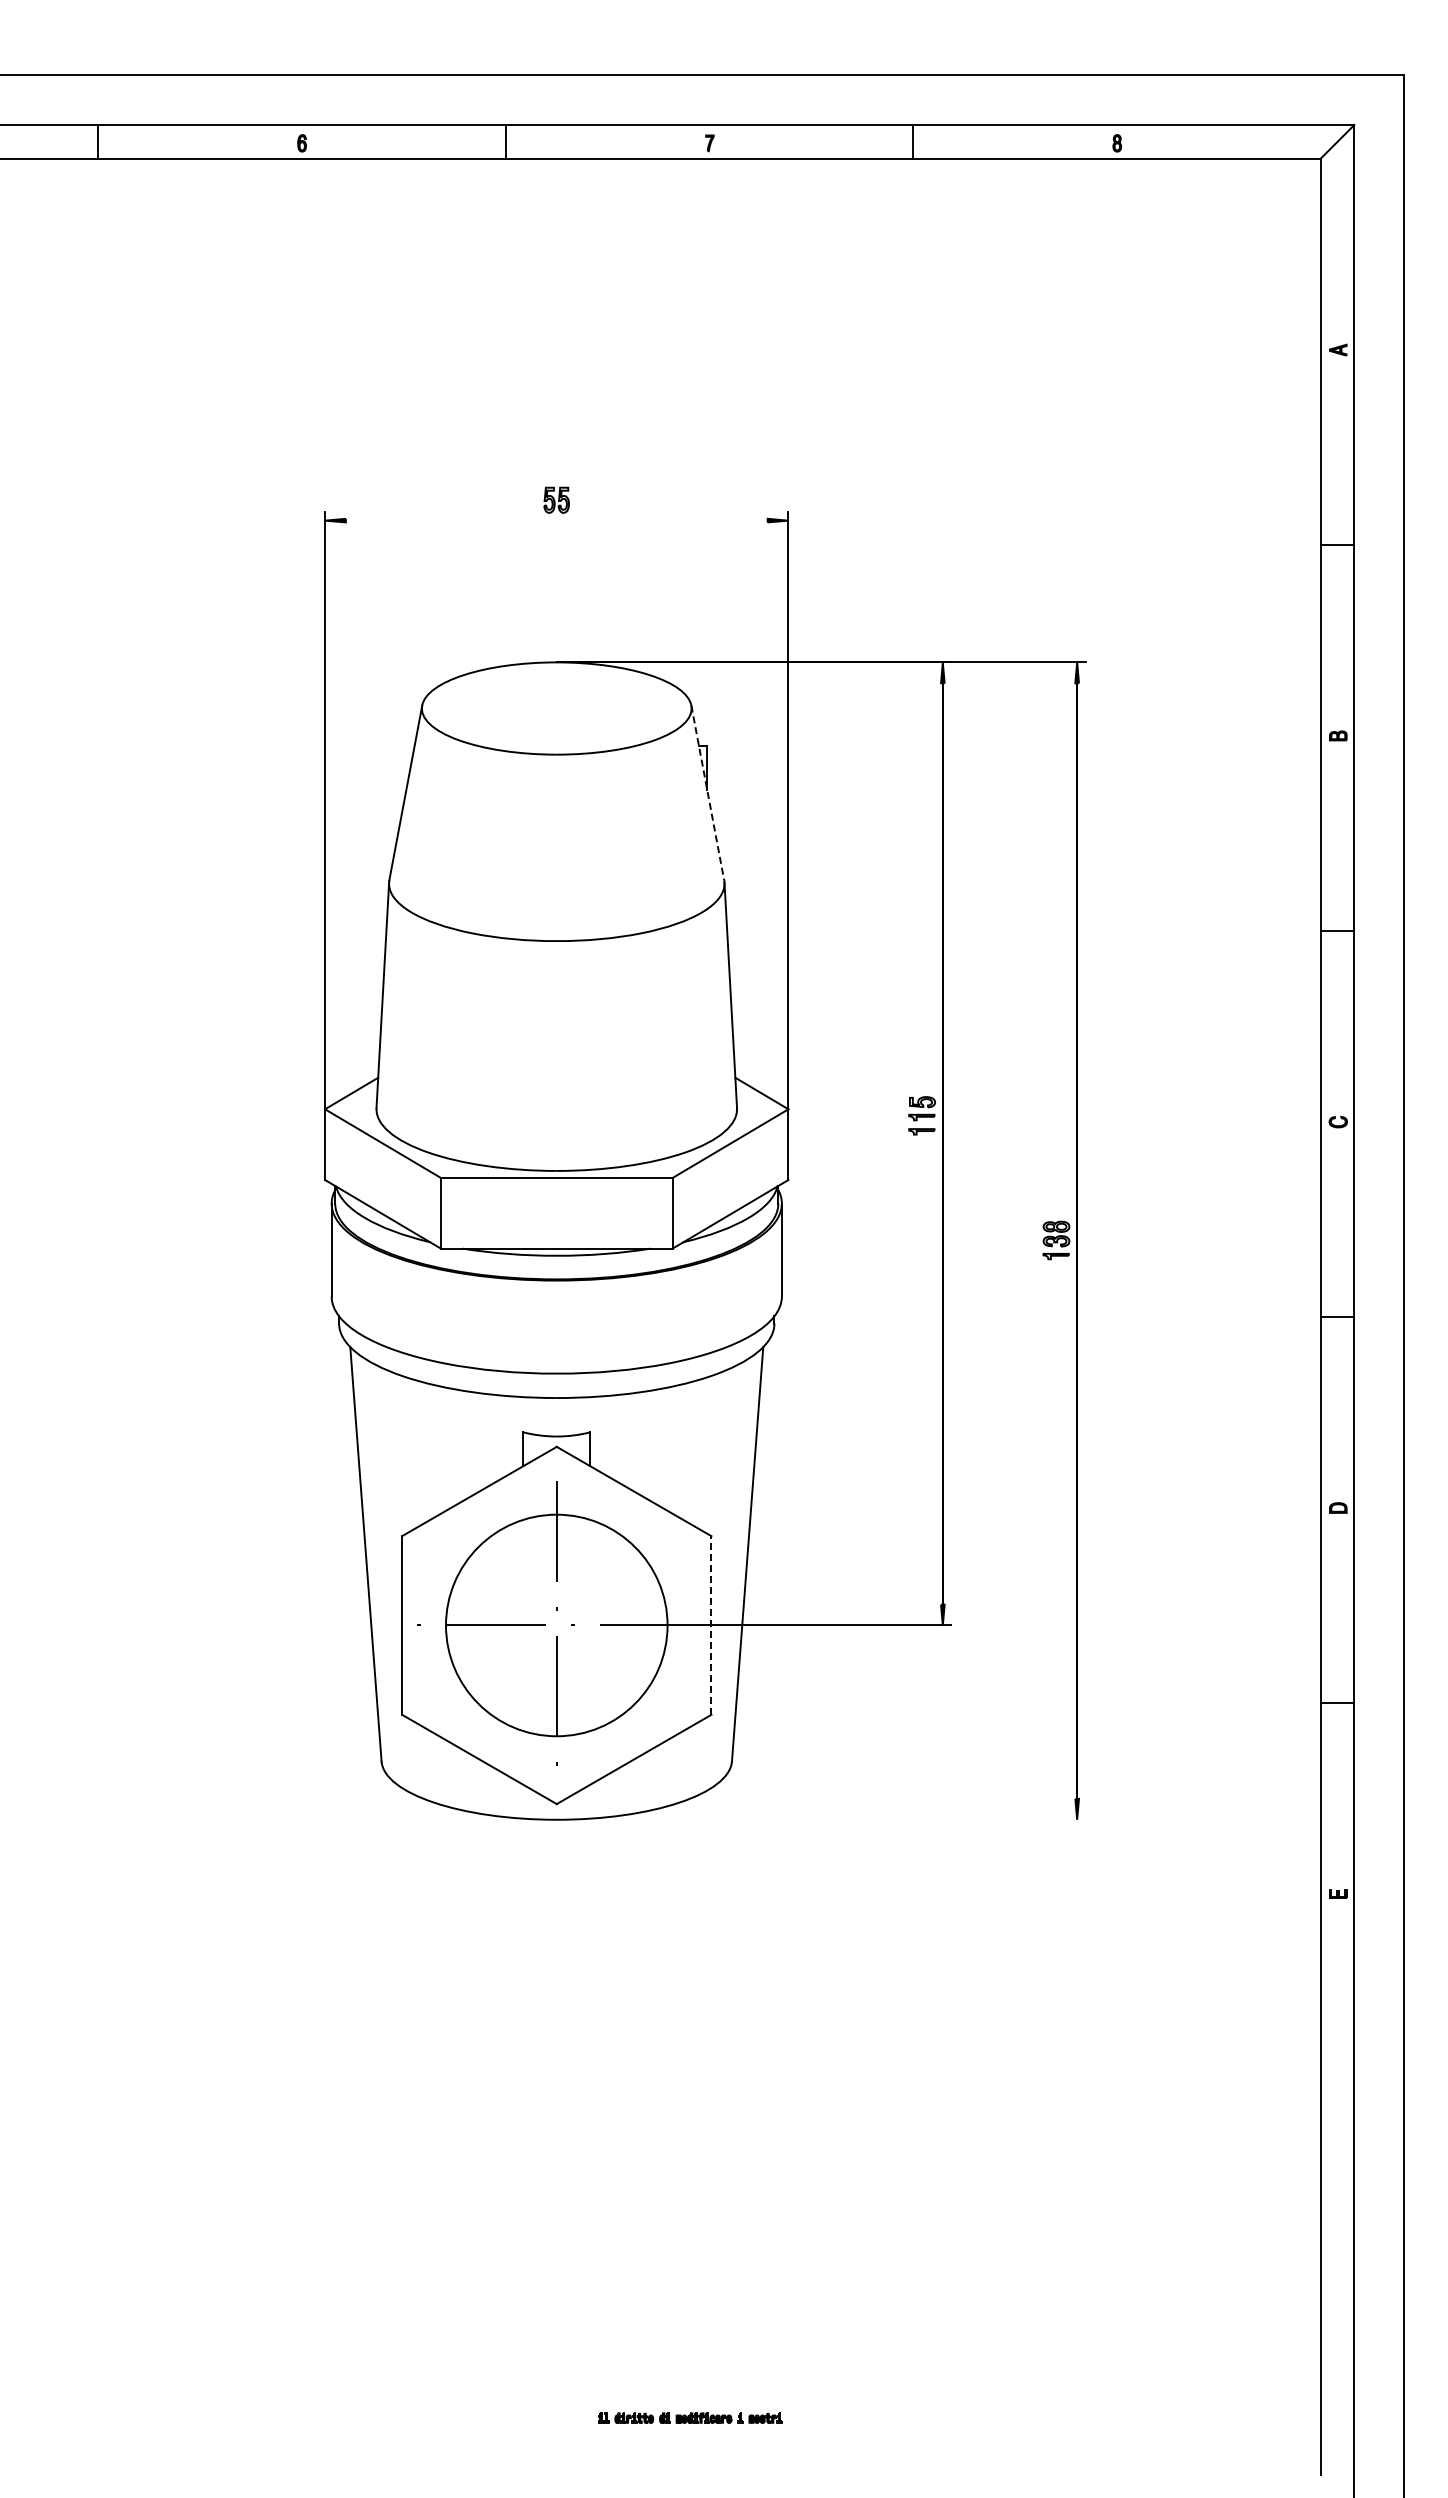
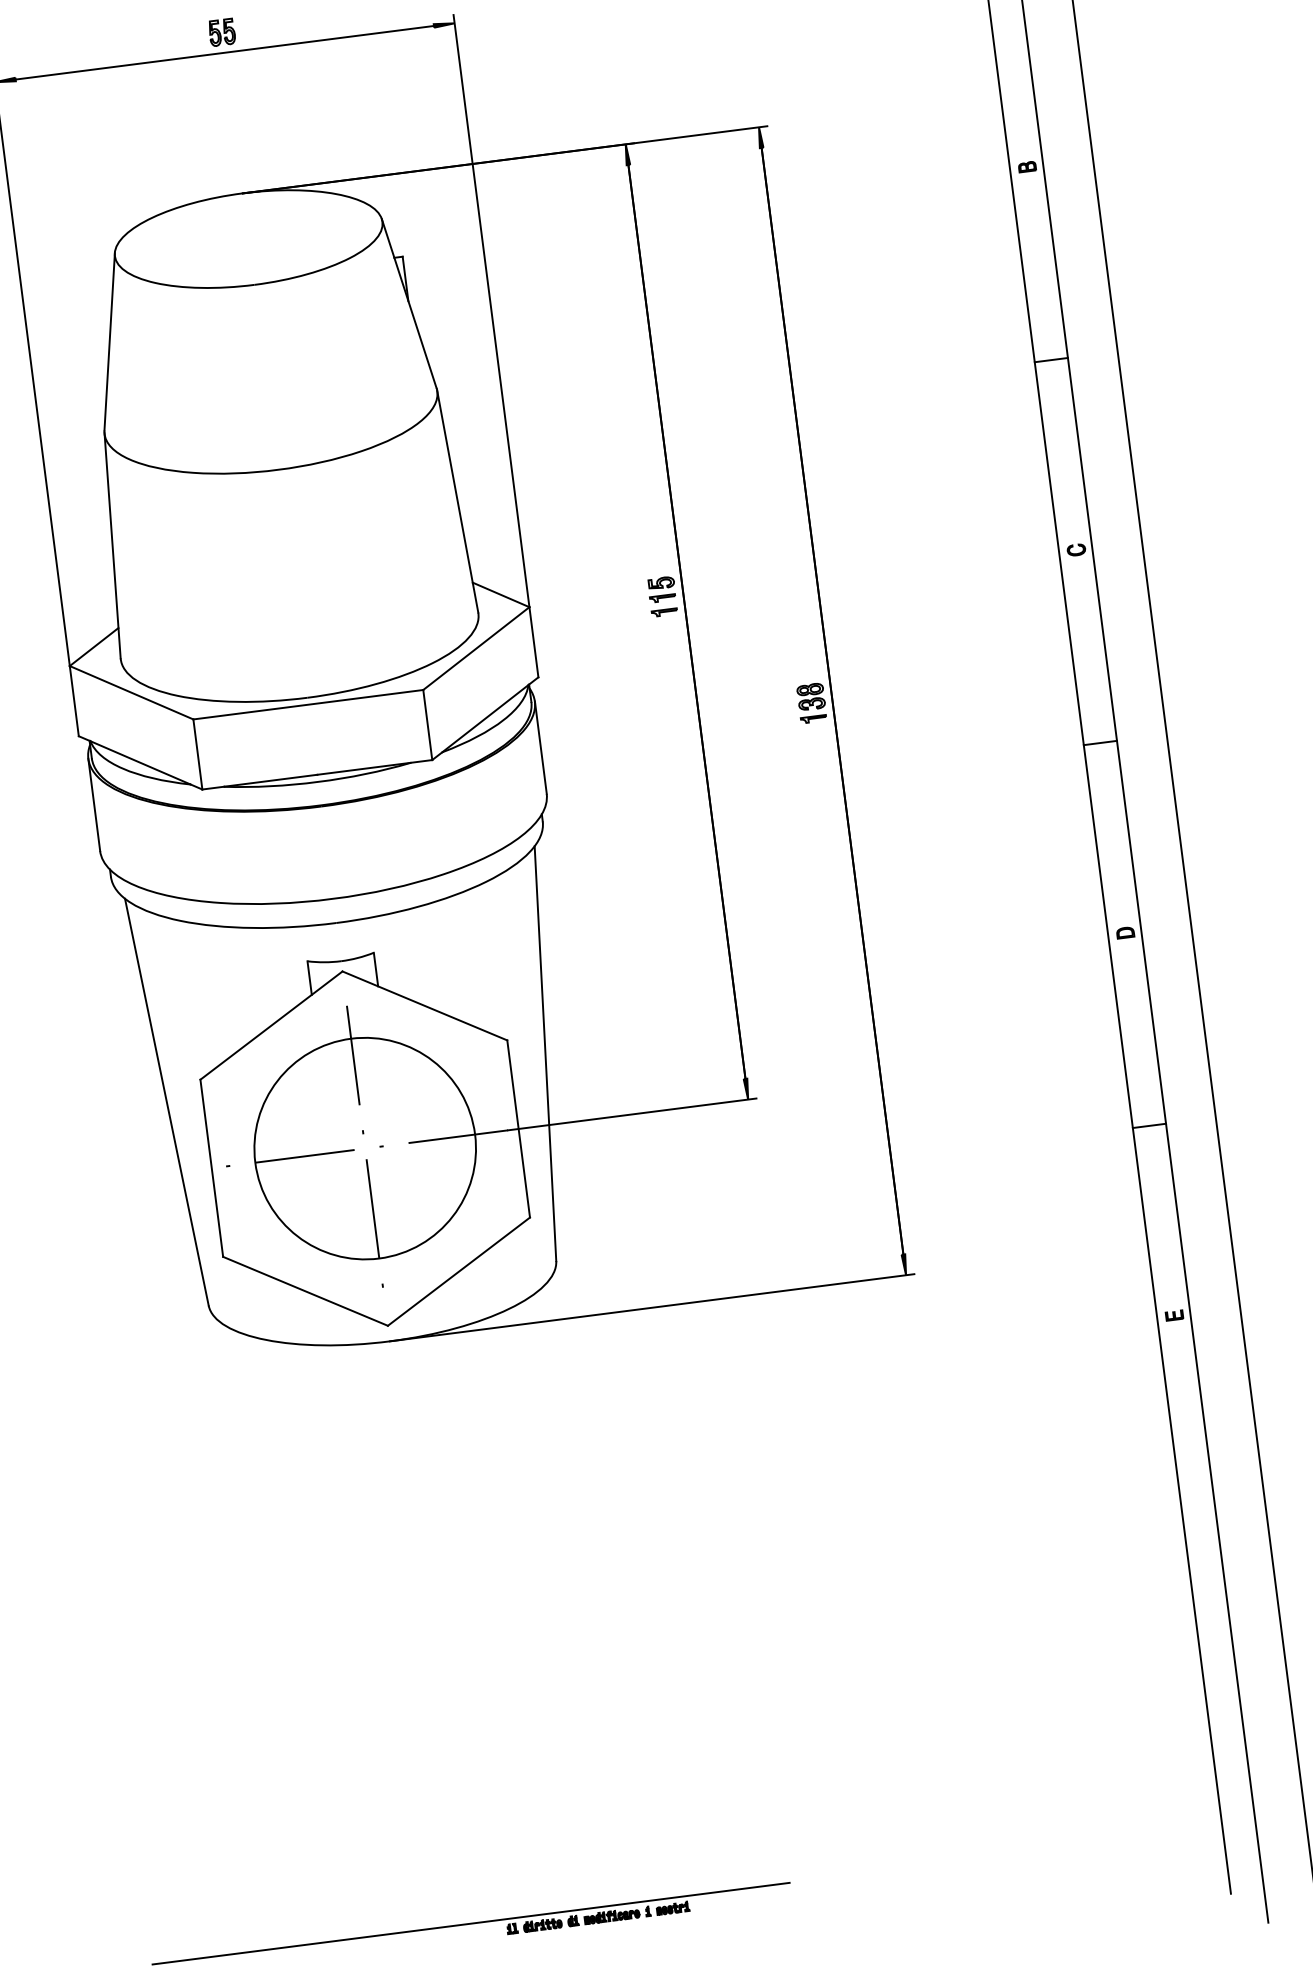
line: (556, 520) -> (224, 52), added
line: (707, 792) -> (408, 303), dashed -> solid
line: (711, 1624) -> (518, 1127), dashed -> solid
line: (820, 1819) -> (651, 1307), added
line: (563, 2407) -> (471, 1923), added

